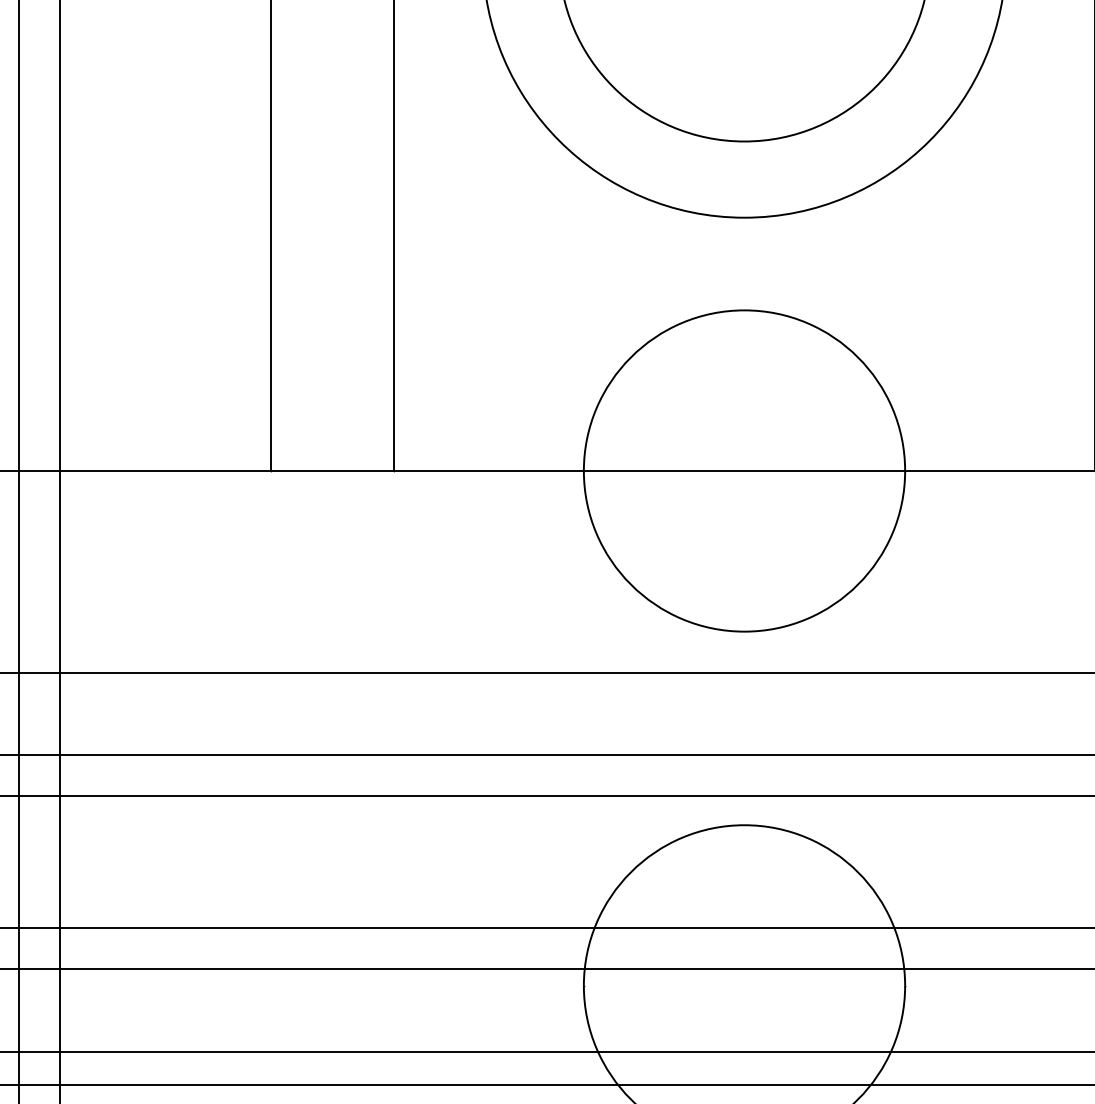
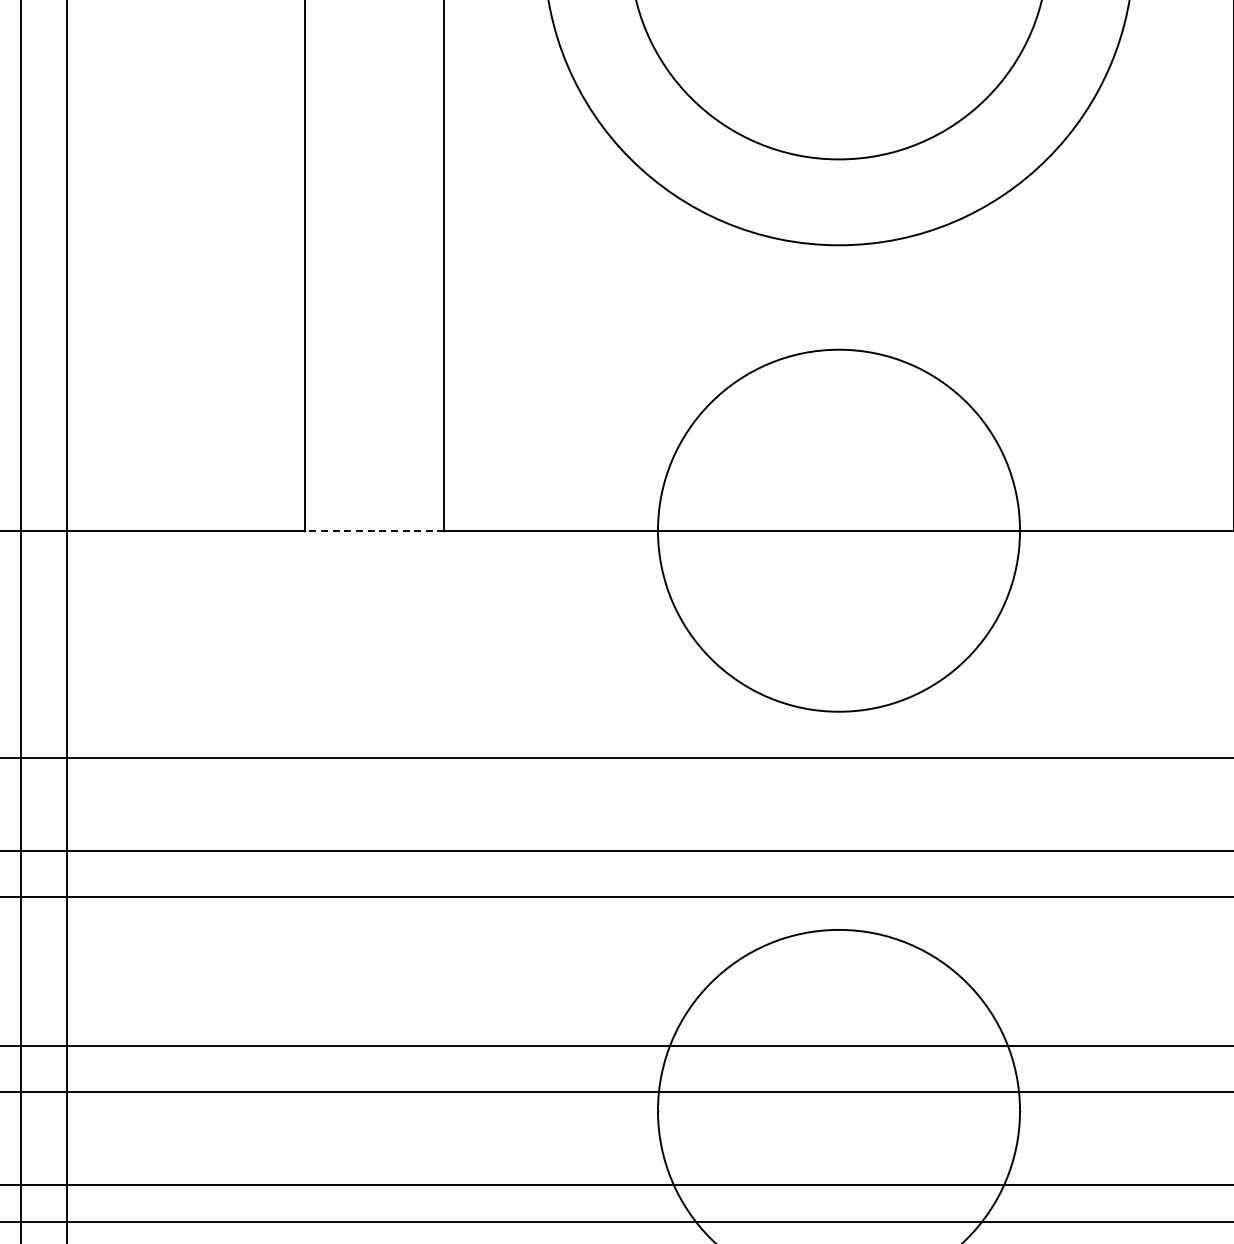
line: (332, 470) -> (374, 530), solid -> dashed

